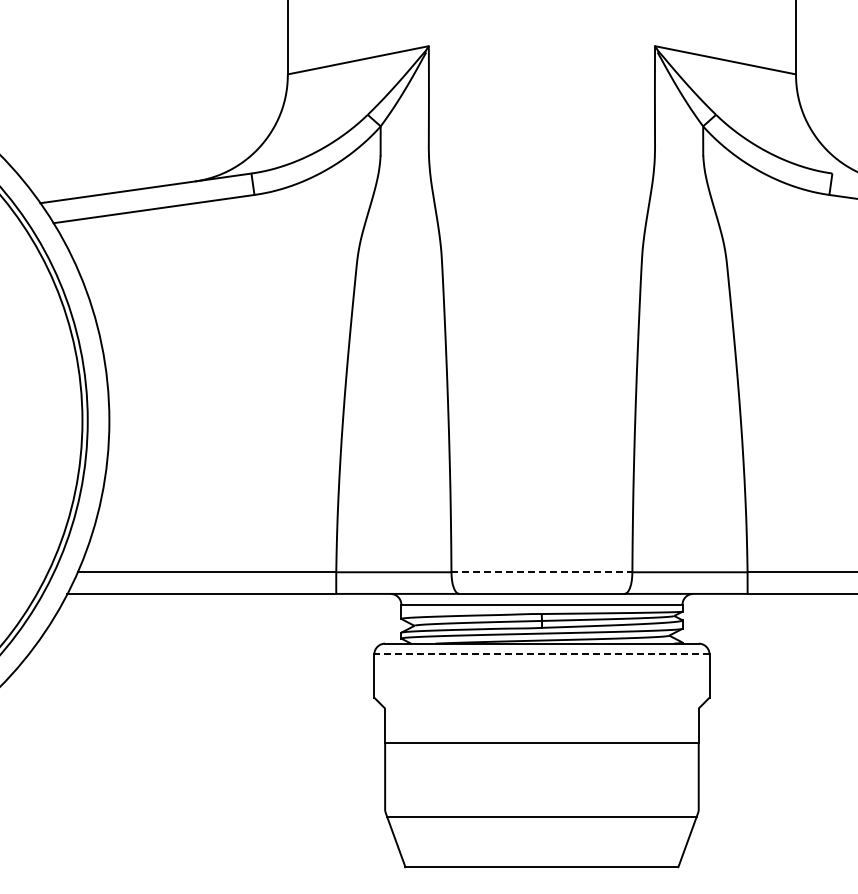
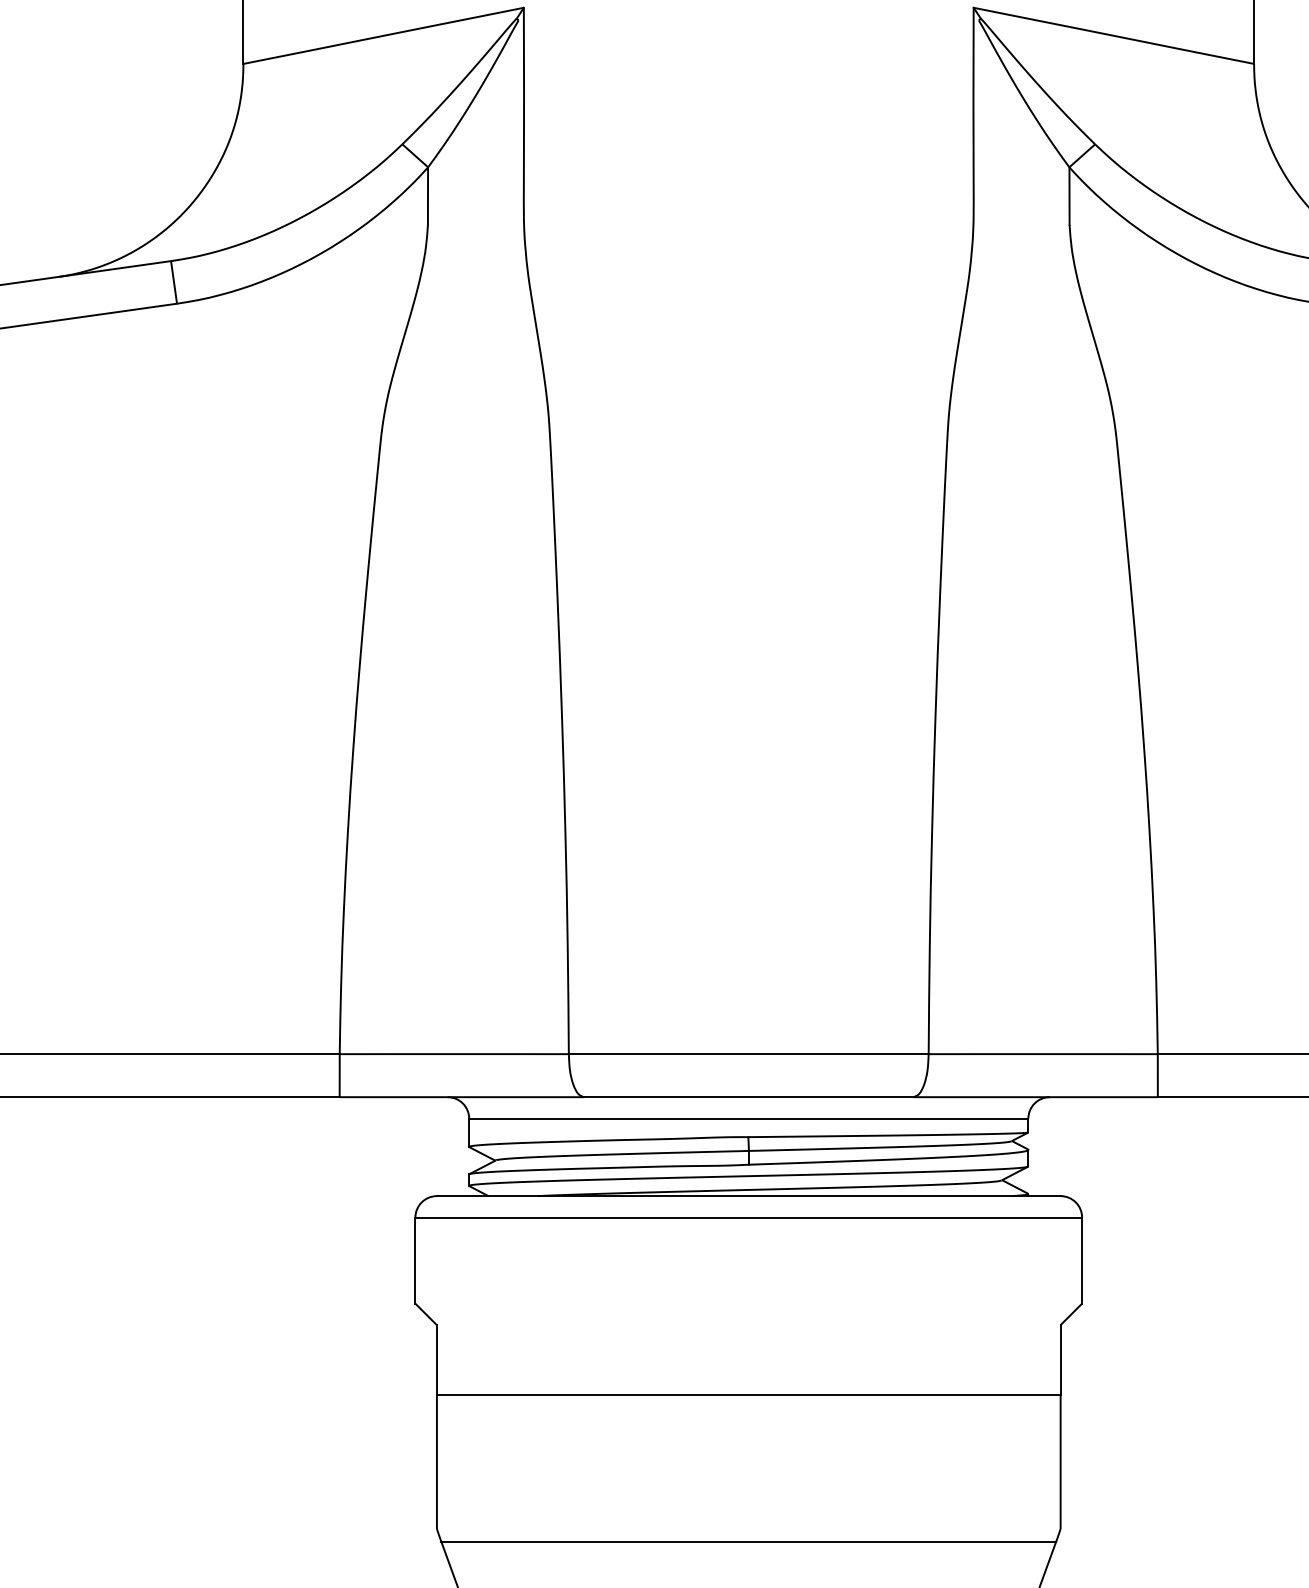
line: (542, 572) -> (749, 1054), dashed -> solid
line: (541, 654) -> (747, 1217), dashed -> solid

